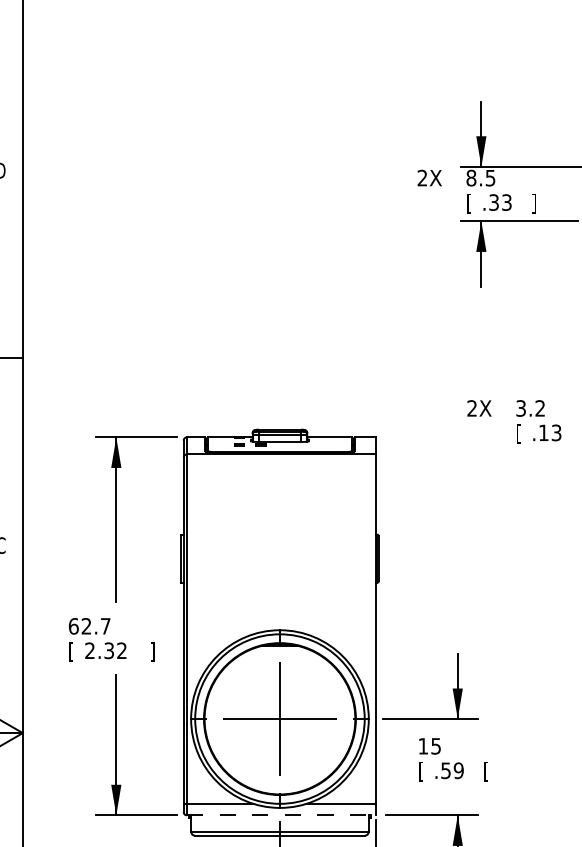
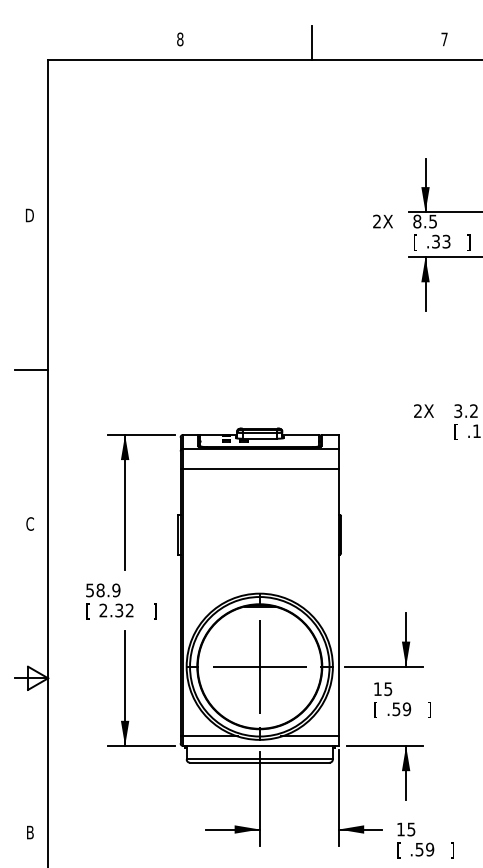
line: (279, 478) -> (259, 468), added
text: (90, 626) -> (103, 590), 62.7 -> 58.9
text: (486, 771) -> (429, 709), [ -> ]
line: (282, 814) -> (261, 745), dashed -> solid

